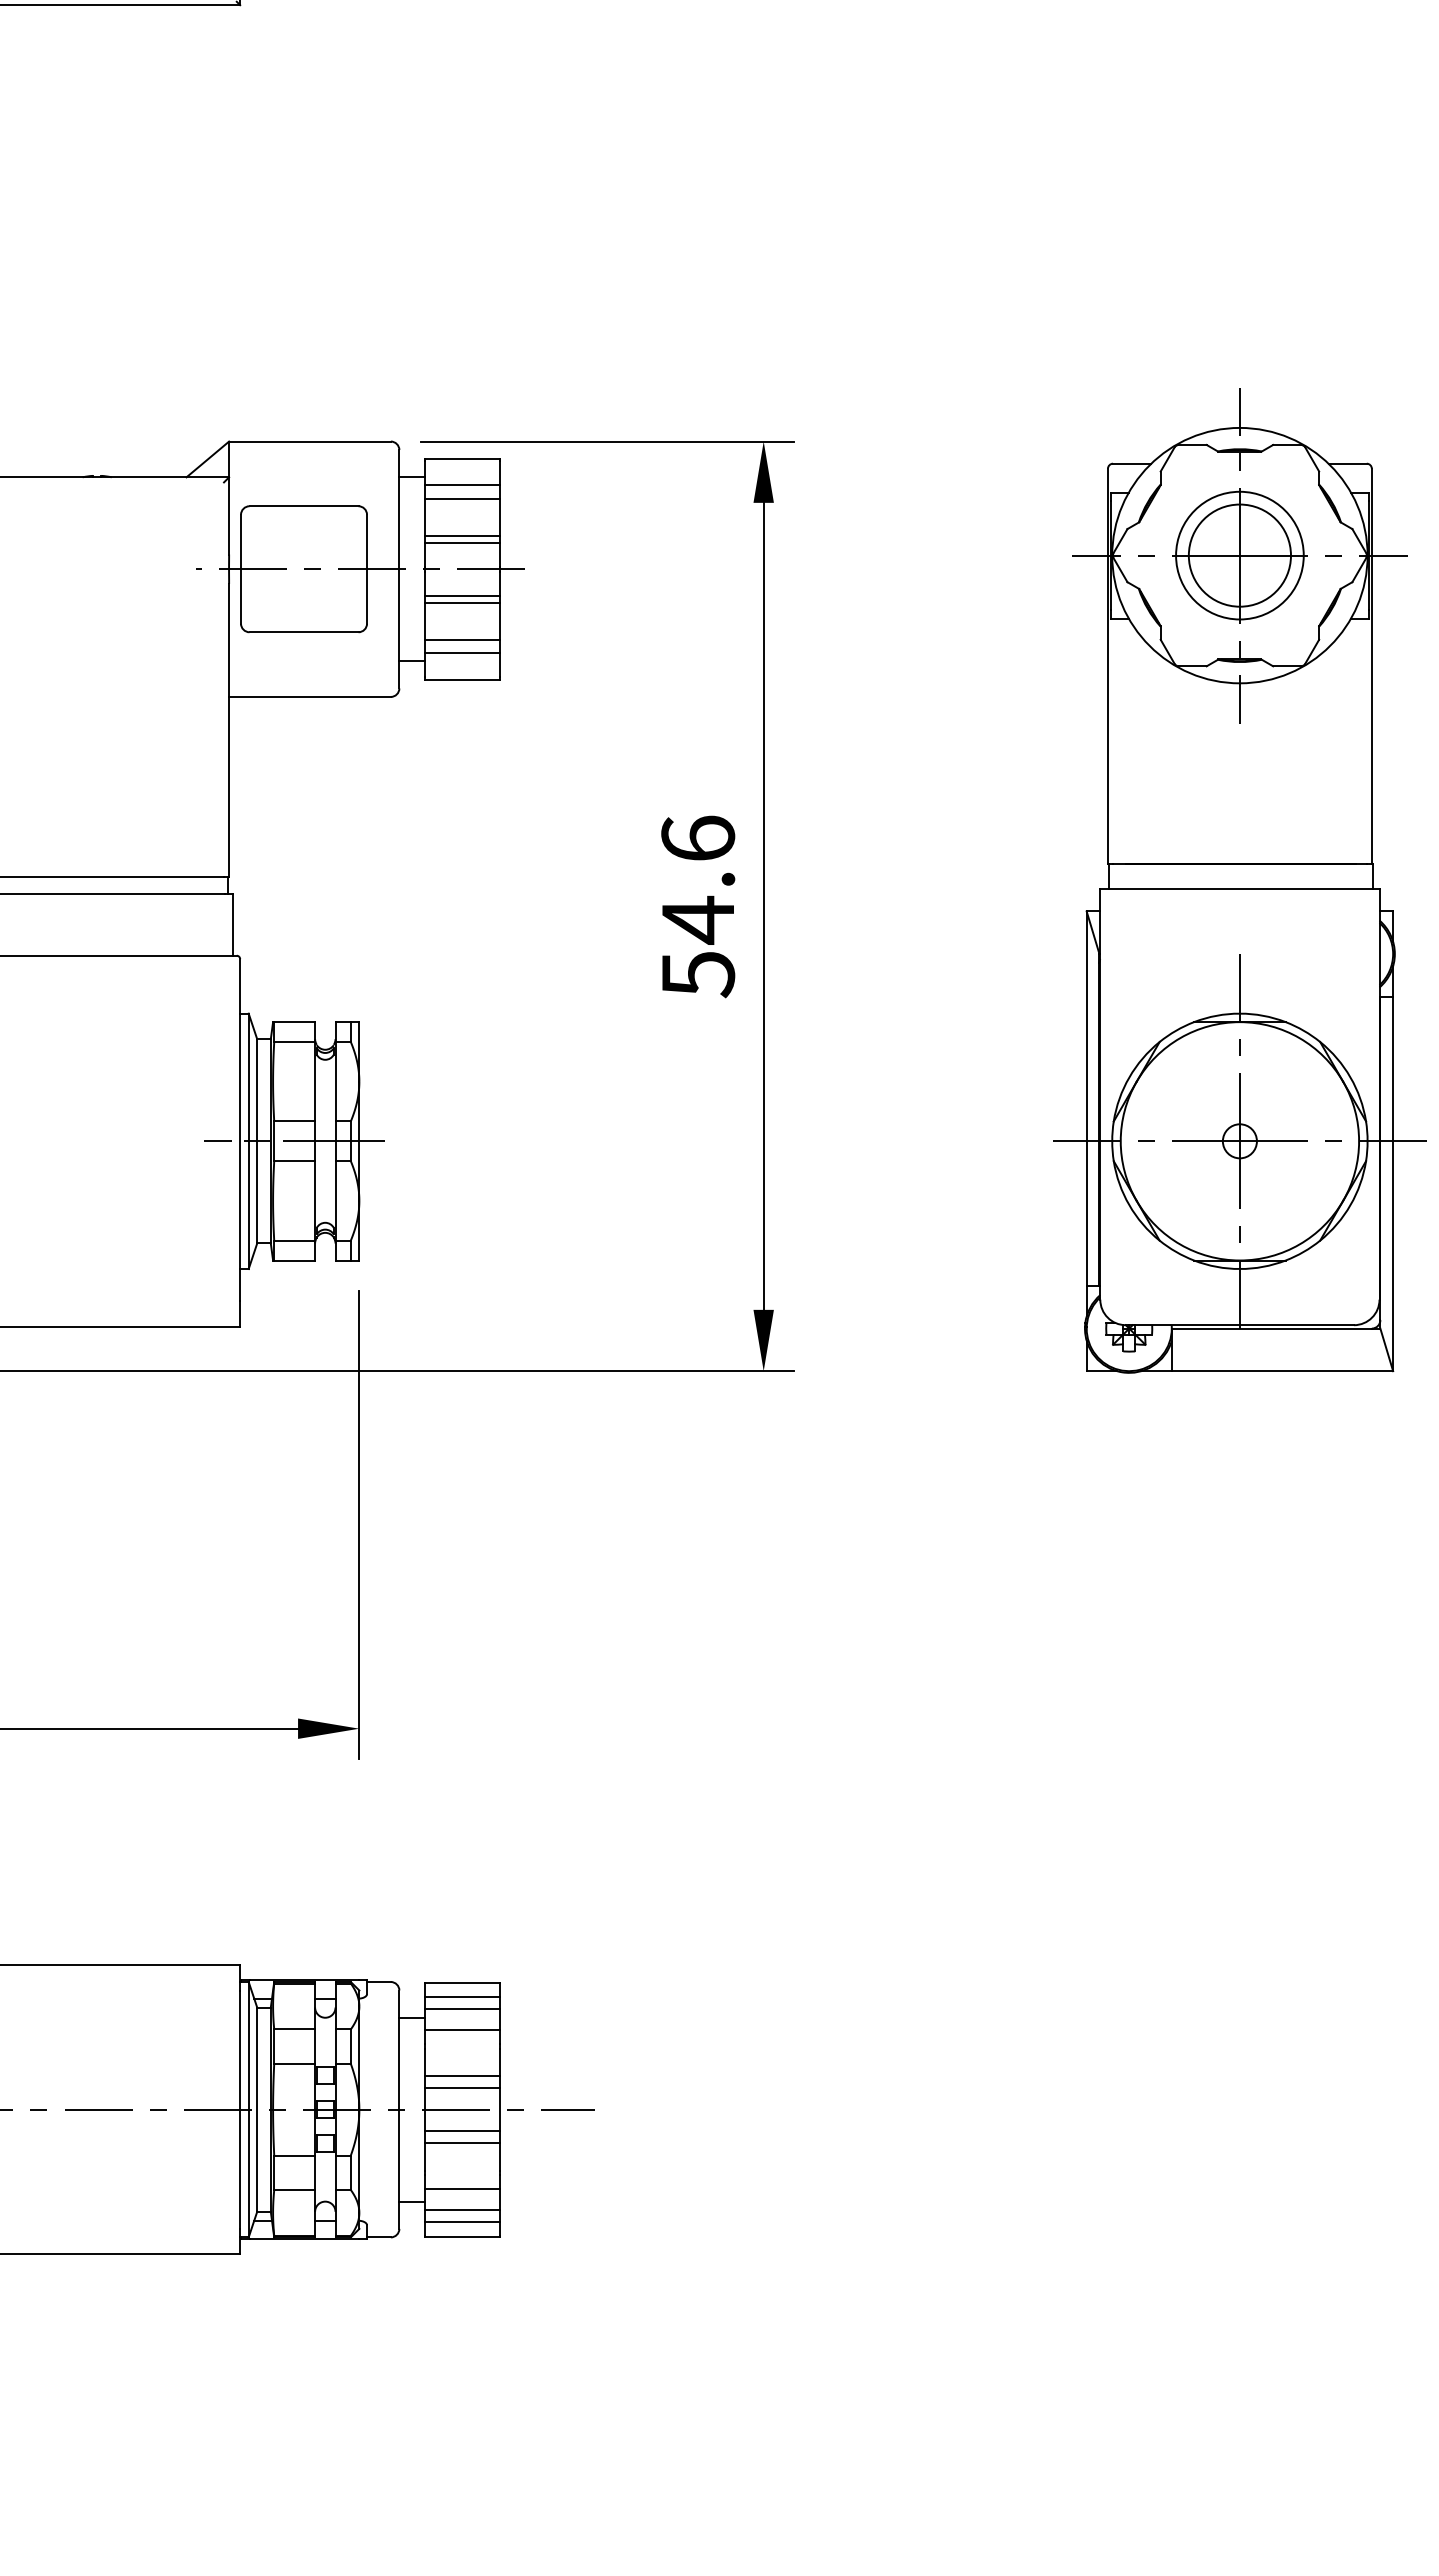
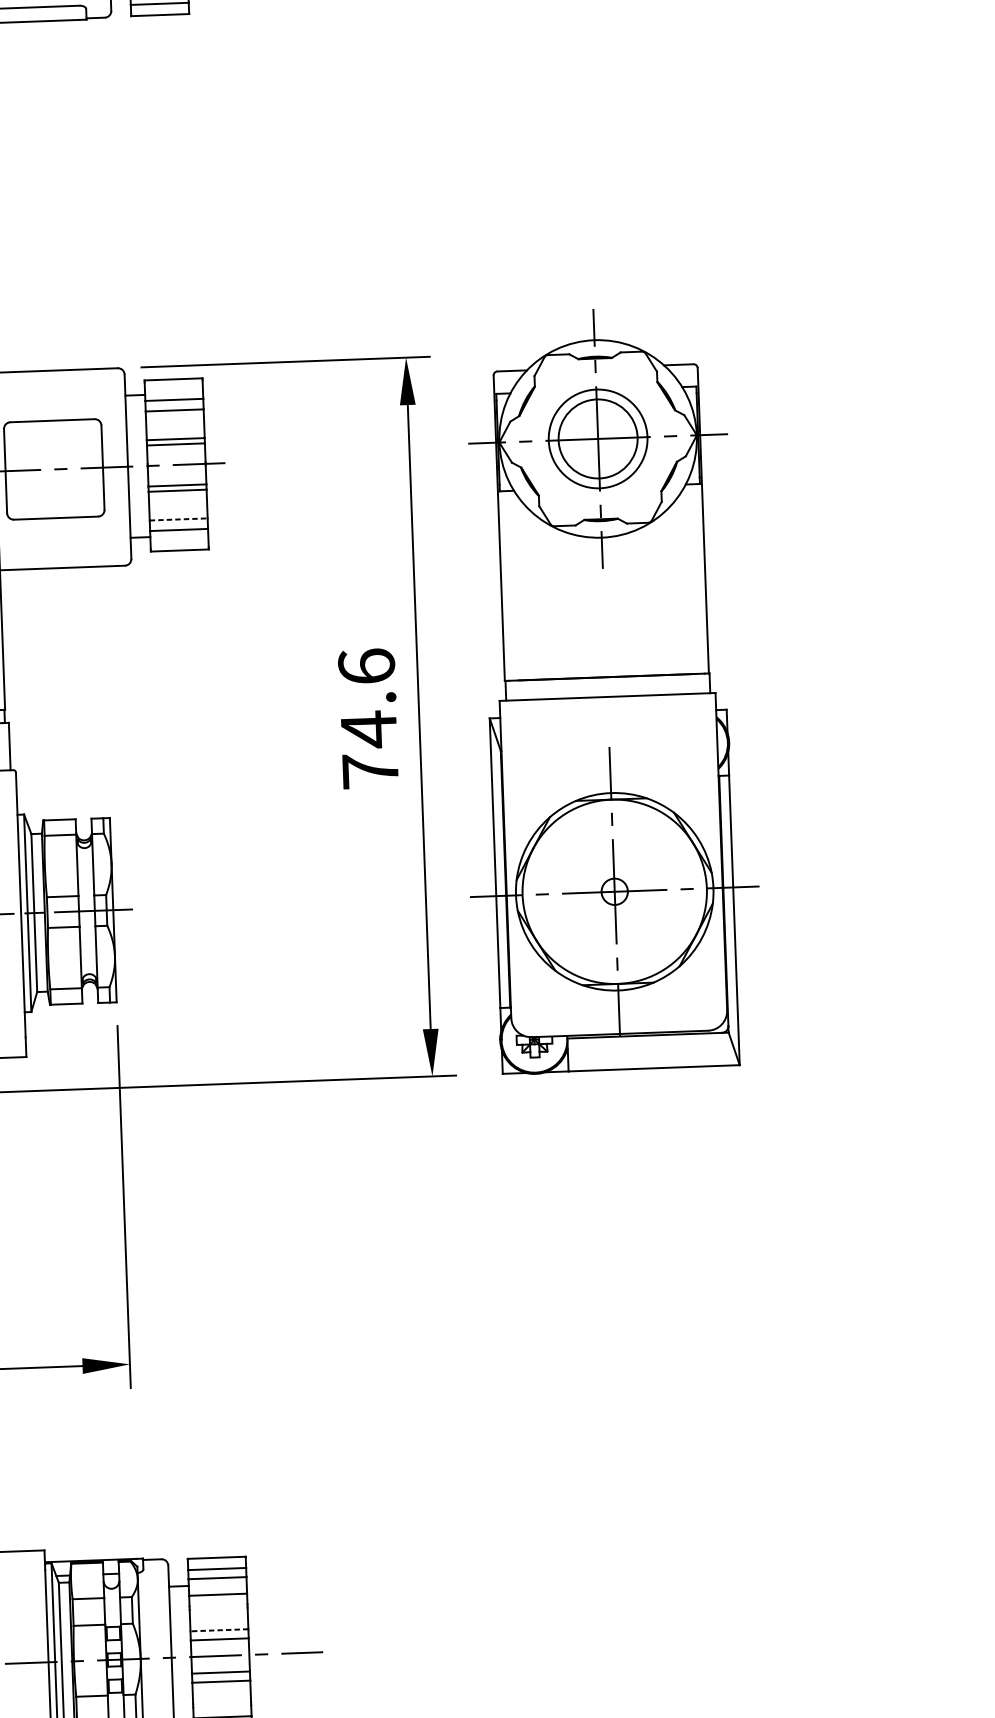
line: (462, 639) -> (178, 519), solid -> dashed
part: (1239, 880) -> (607, 690), moved
text: (698, 974) -> (370, 771), 54.6 -> 74.6
line: (461, 2076) -> (218, 1630), solid -> dashed

